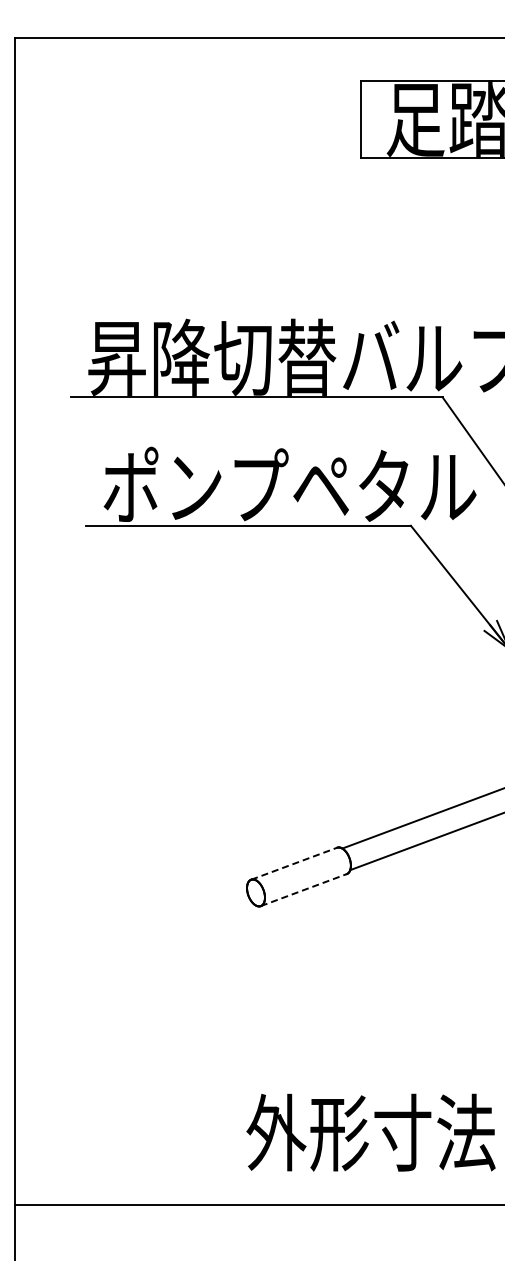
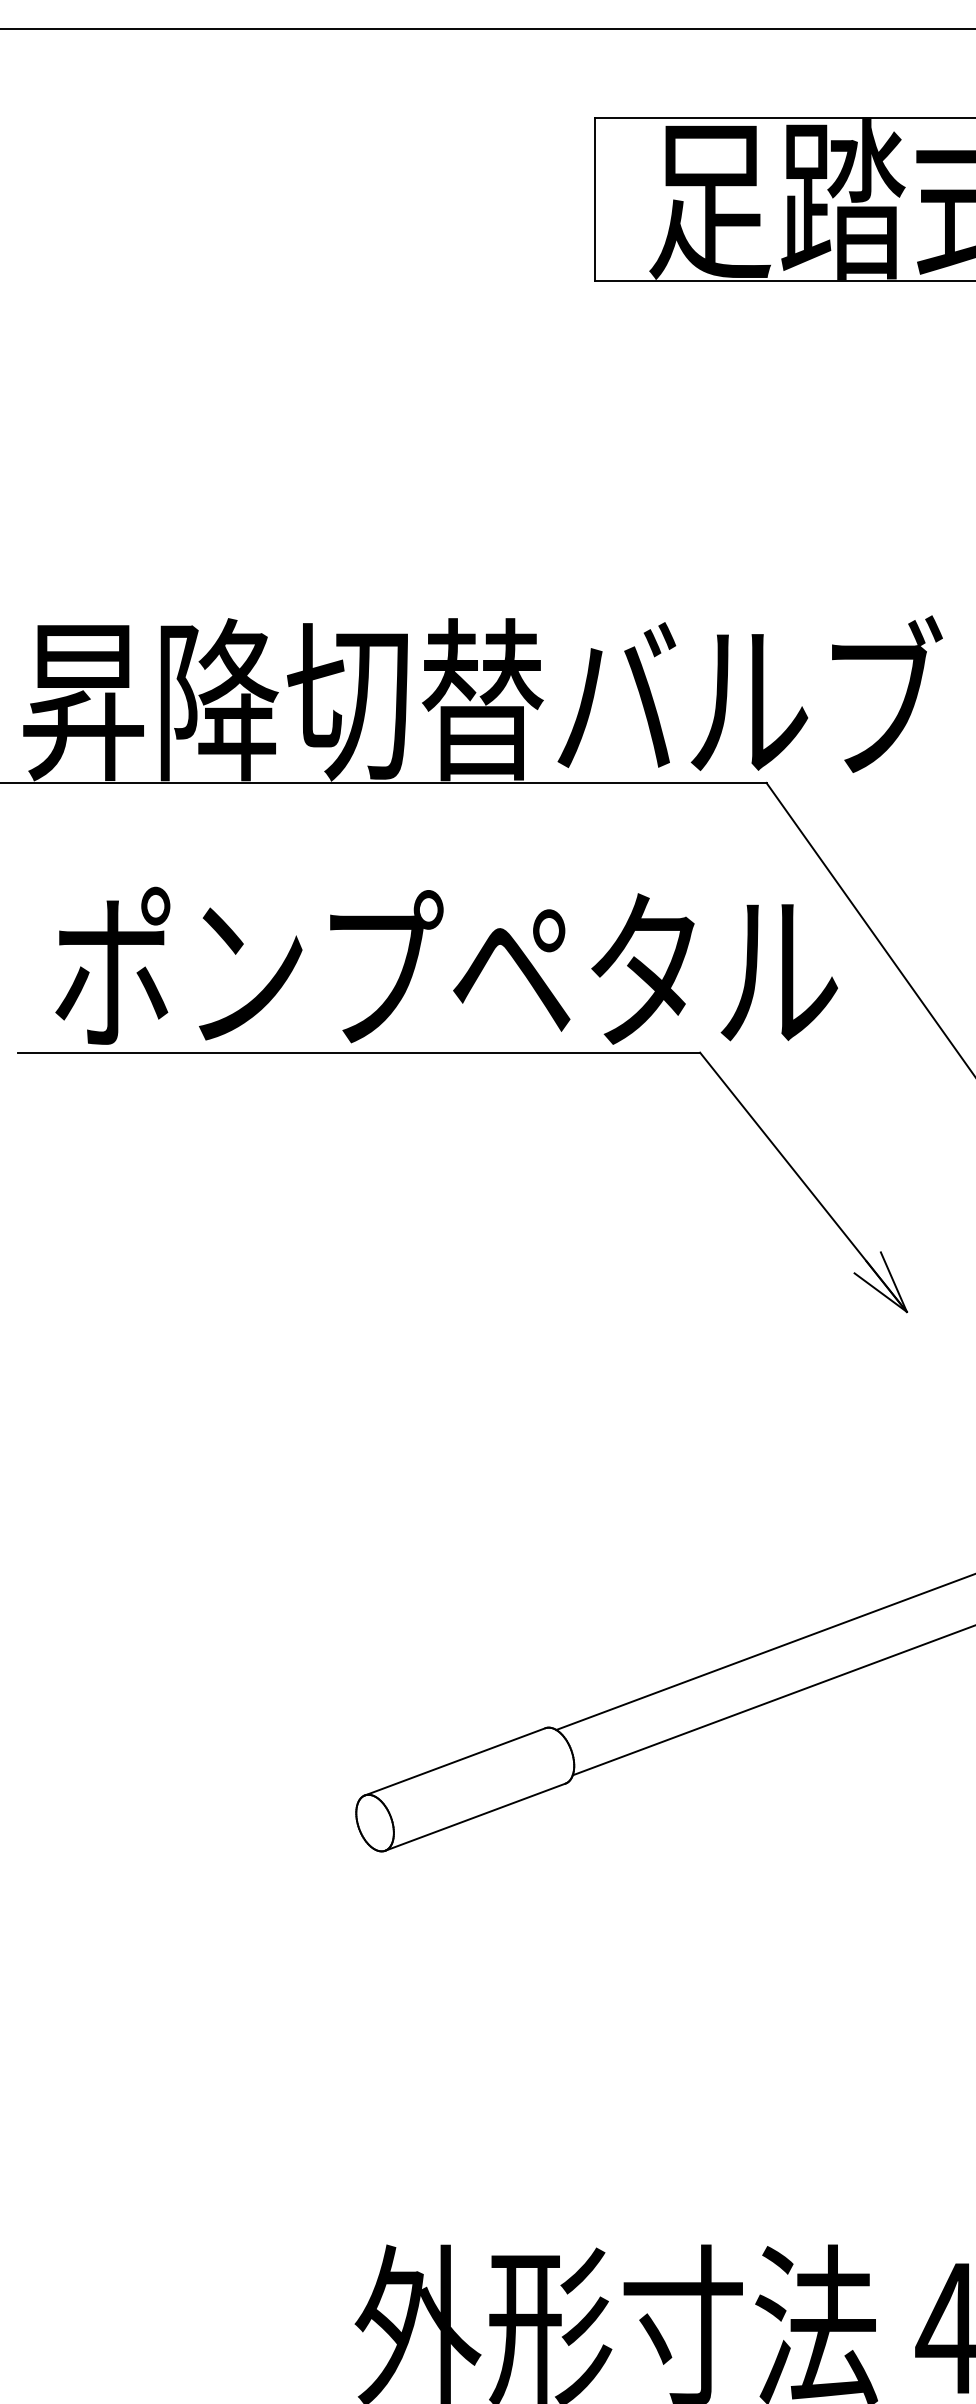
line: (294, 863) -> (455, 1761), dashed -> solid
line: (303, 890) -> (474, 1817), dashed -> solid

